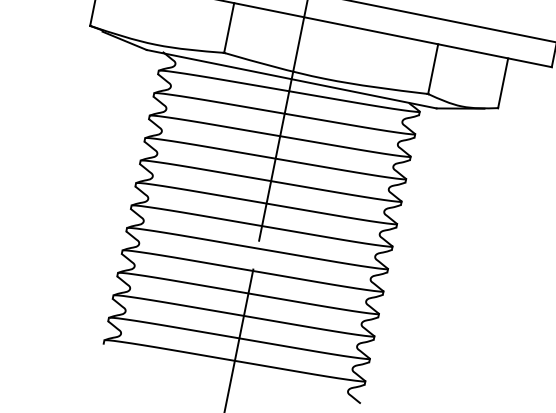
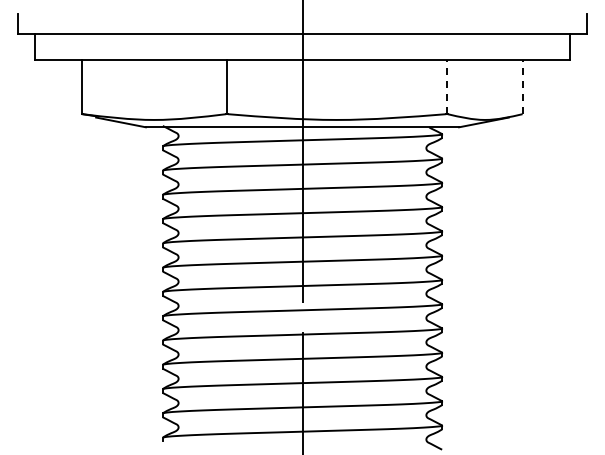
line: (433, 69) -> (447, 87), solid -> dashed
line: (502, 83) -> (522, 87), solid -> dashed

